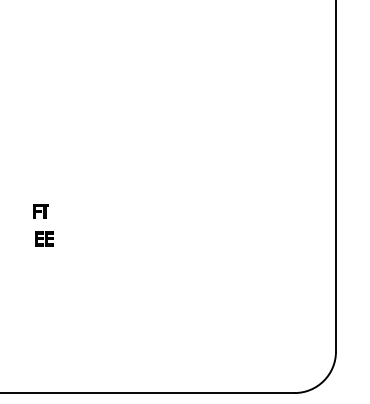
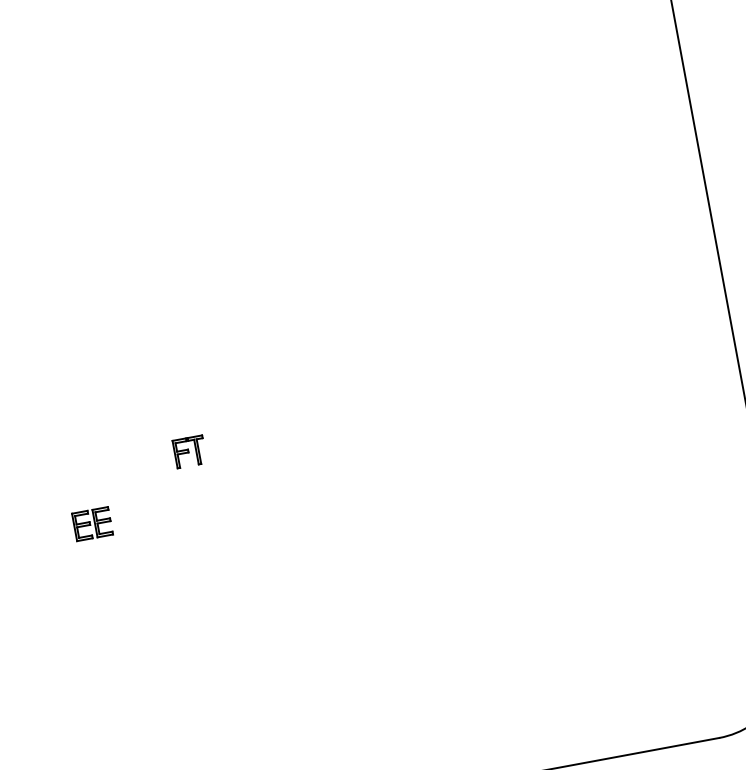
part: (40, 211) -> (188, 451), moved
part: (44, 238) -> (92, 523), moved

